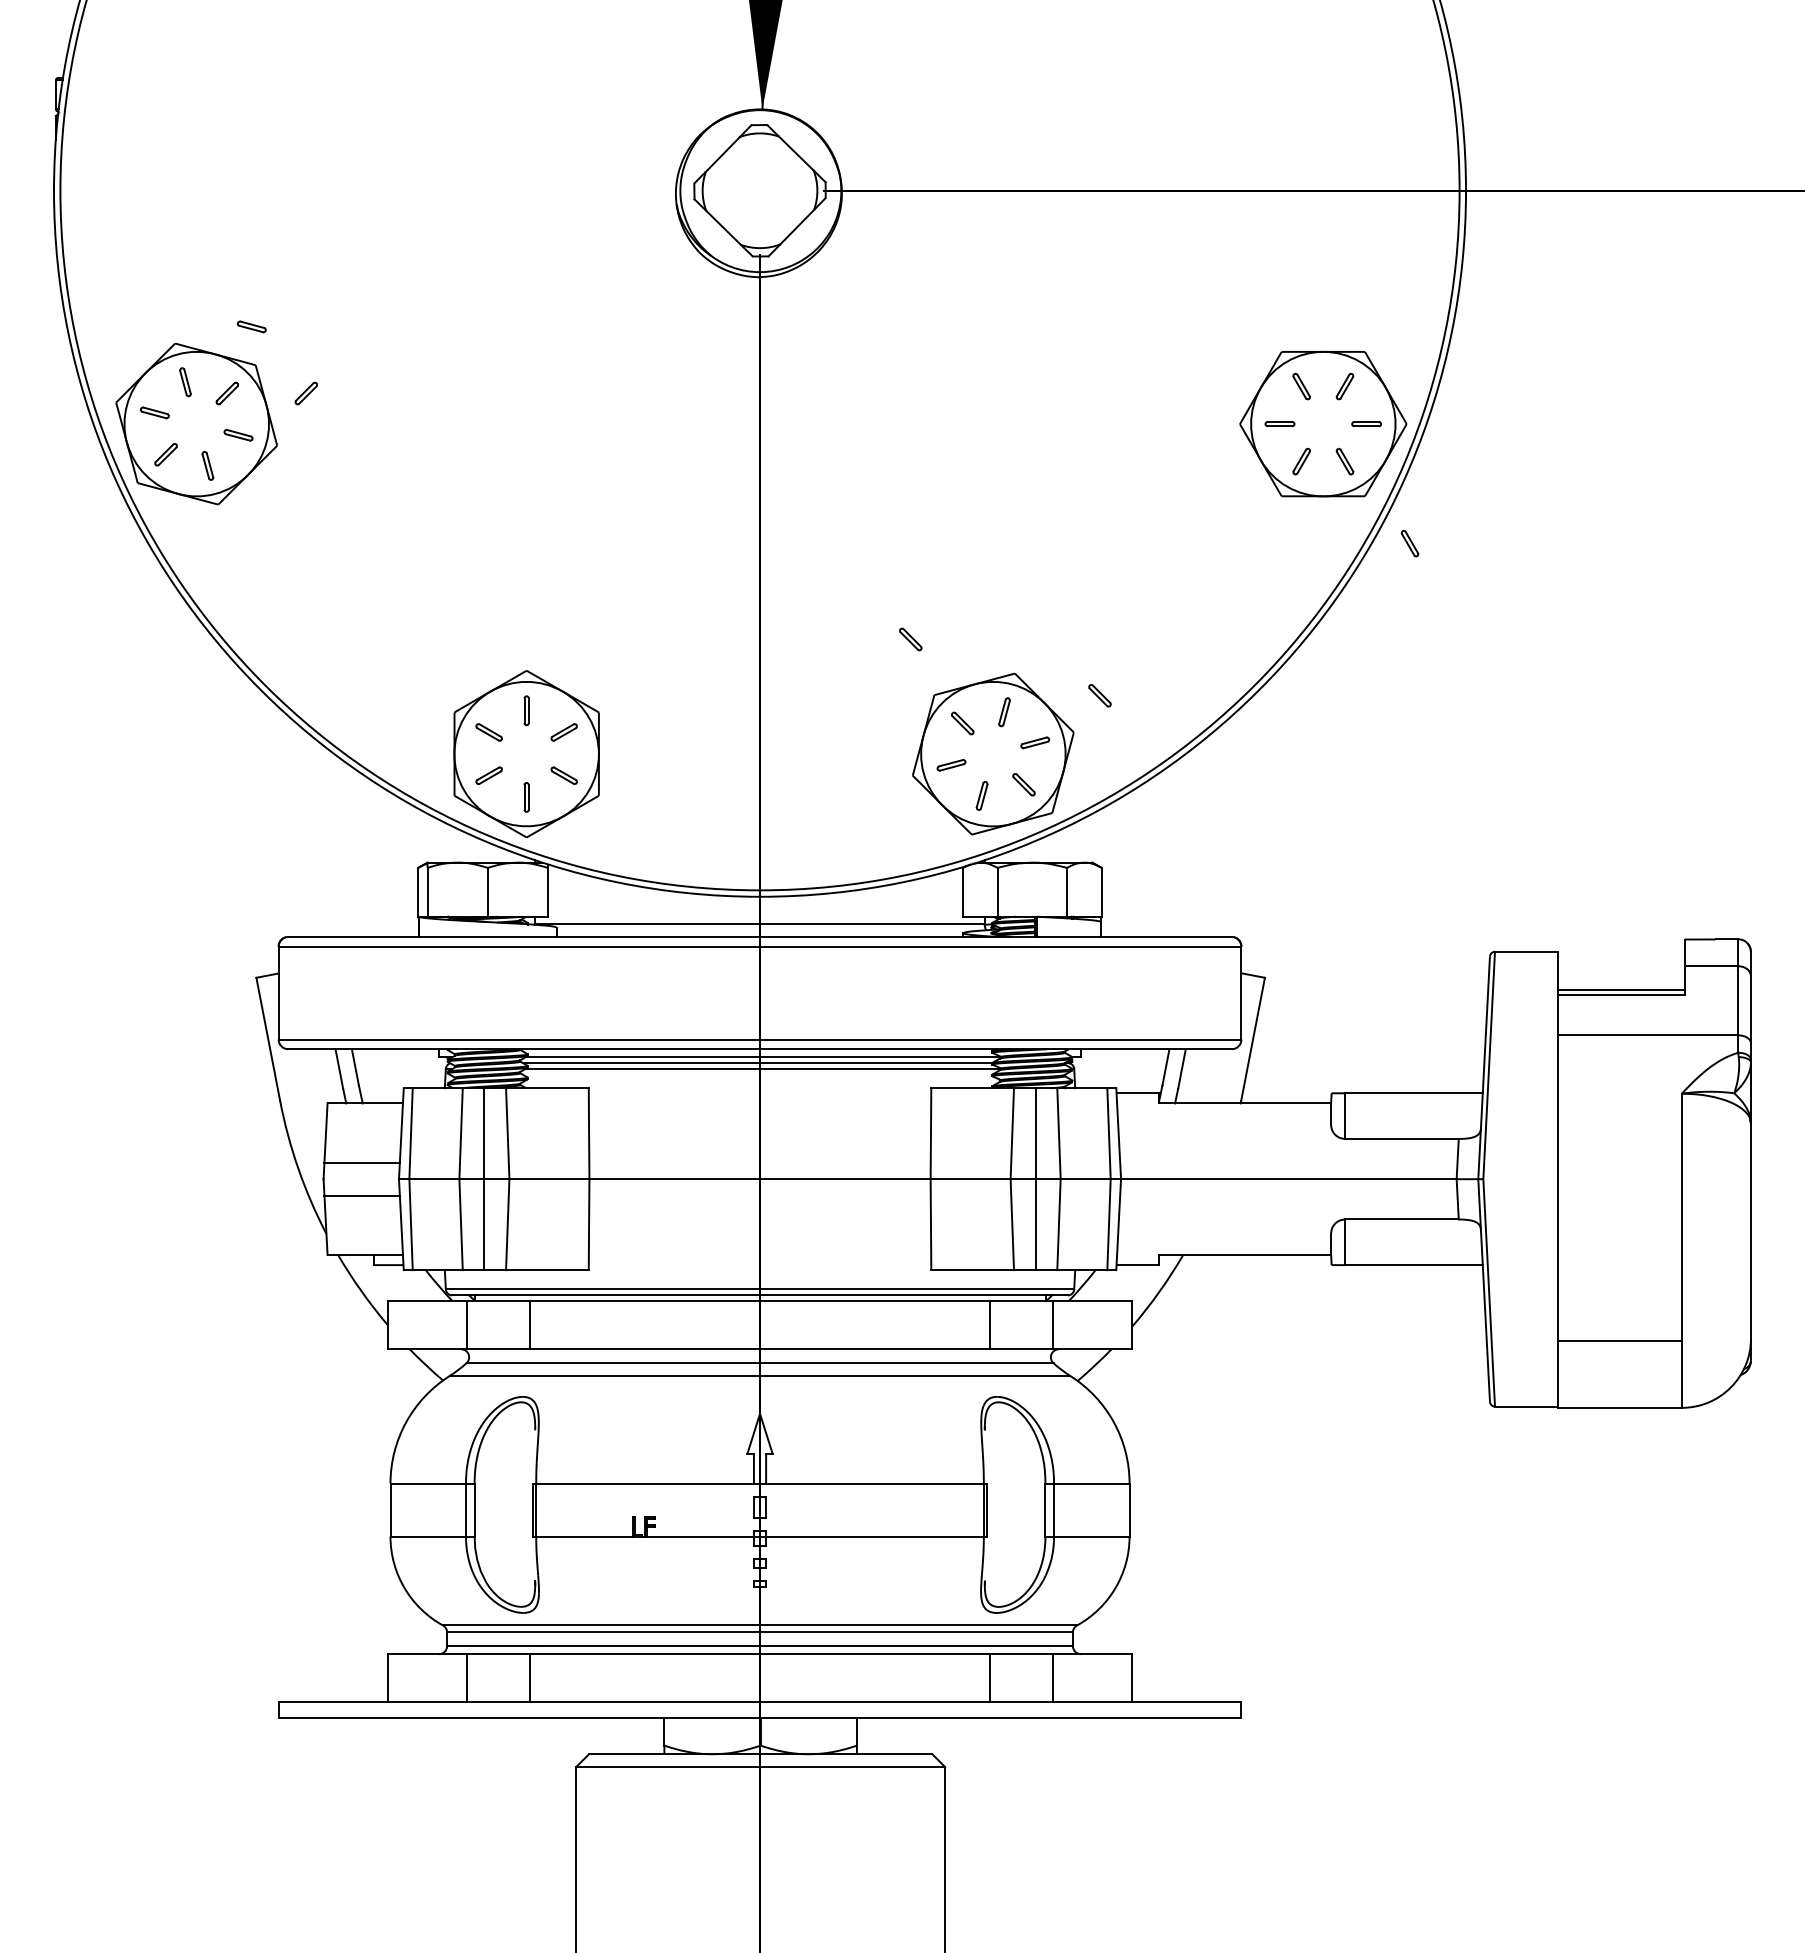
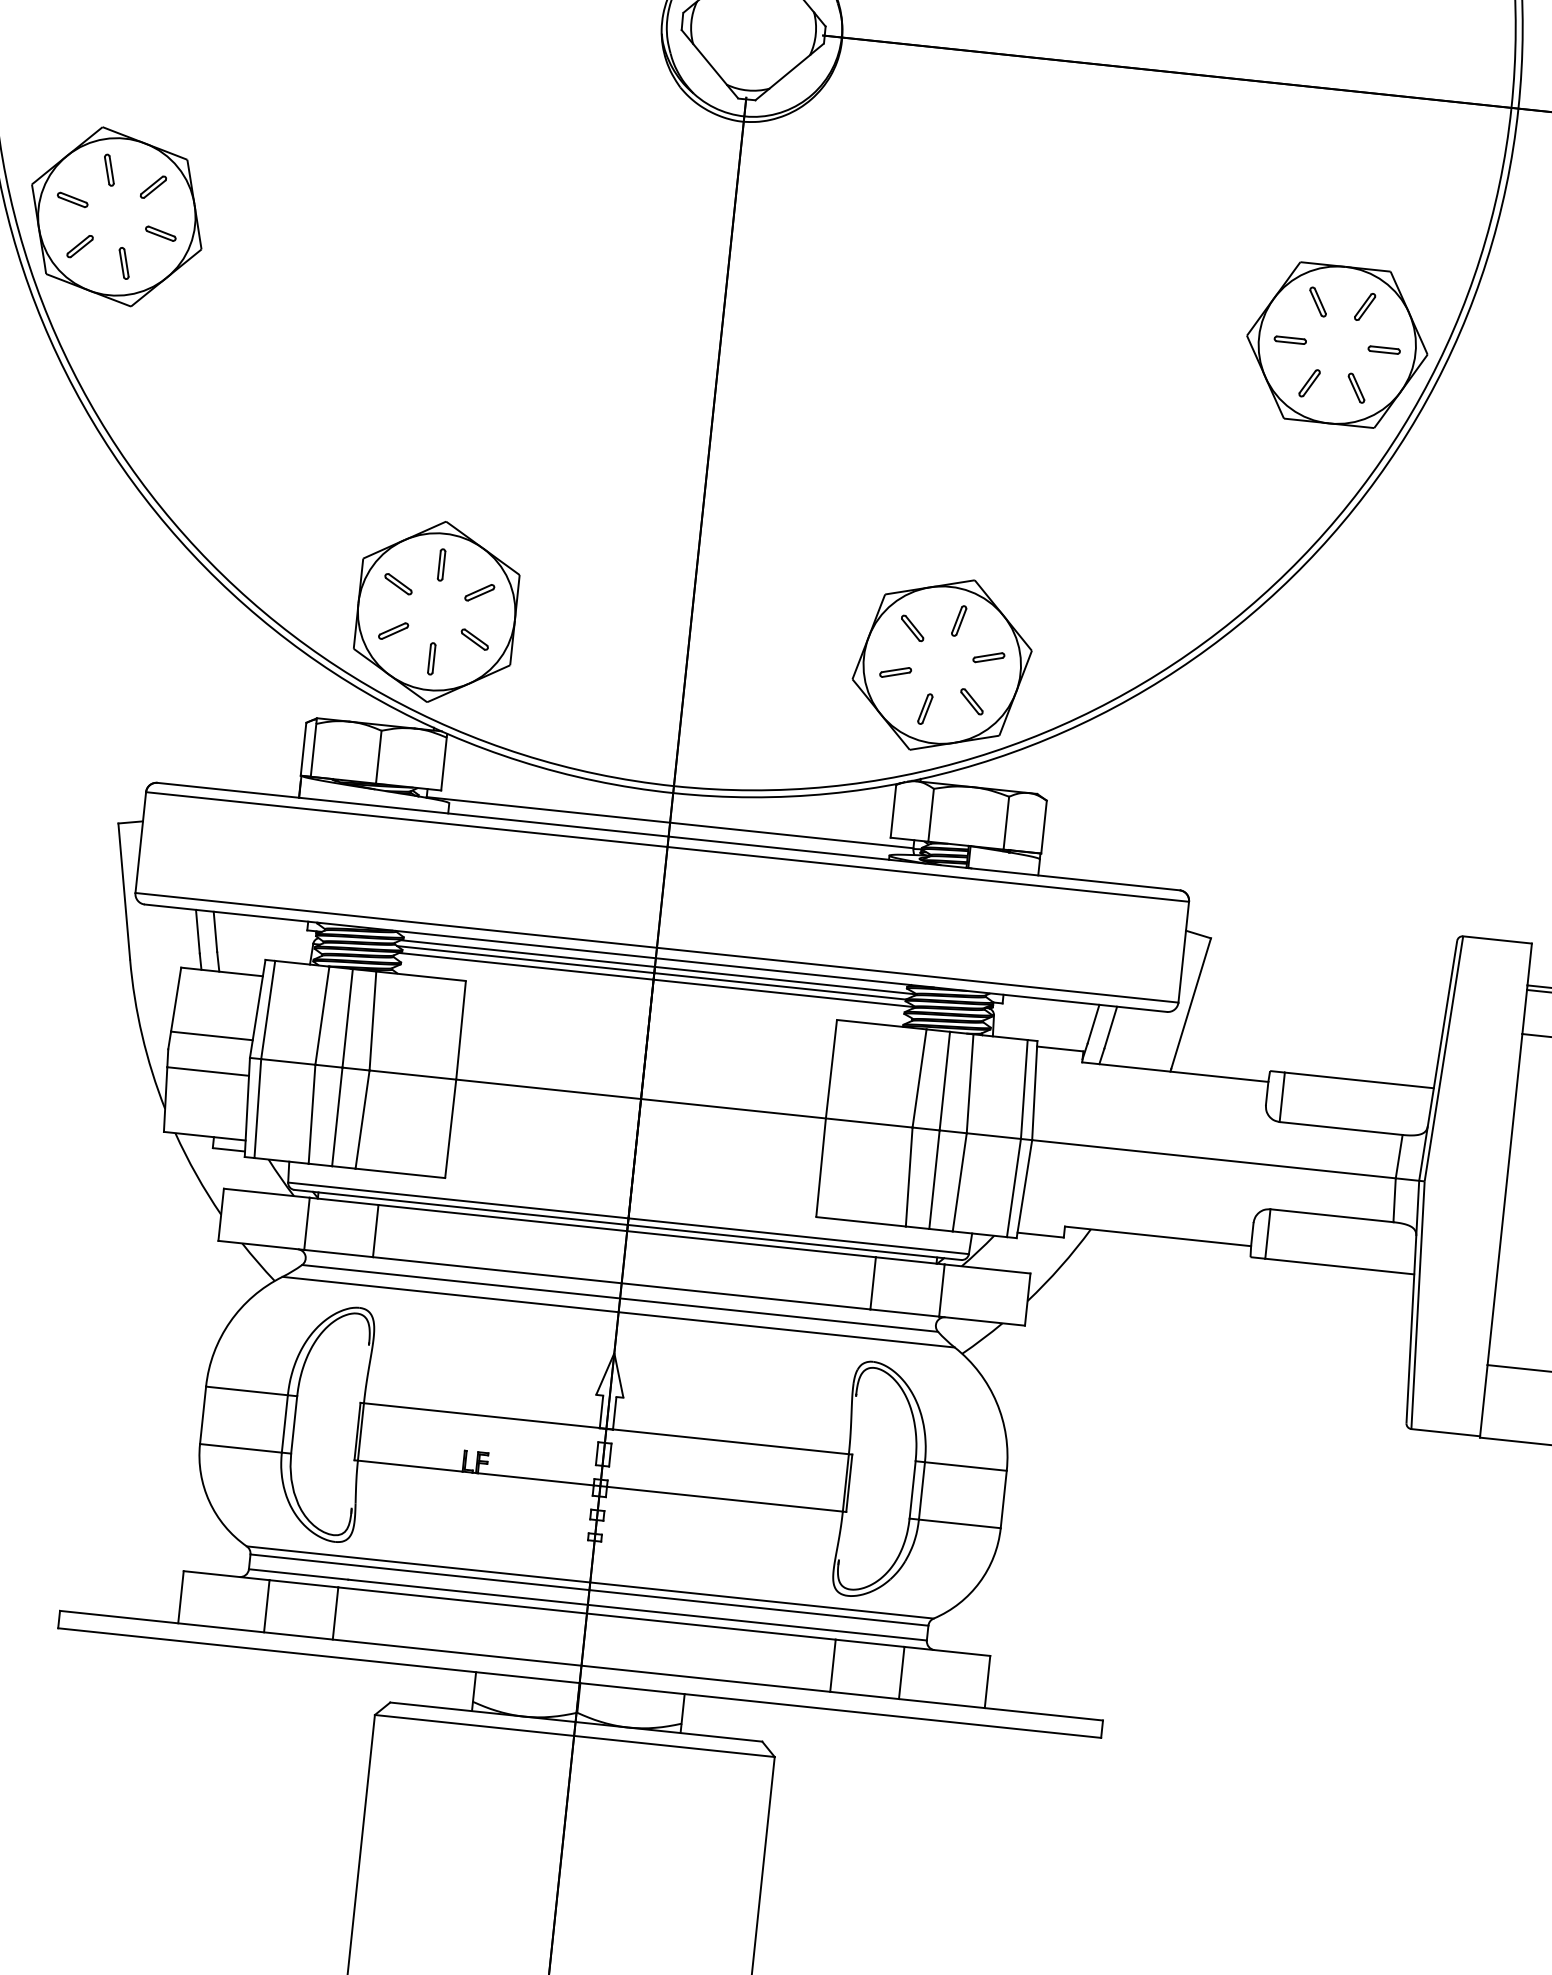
part: (251, 326) -> (187, 117), removed
part: (305, 393) -> (238, 196), removed
part: (1409, 543) -> (1417, 484), removed
part: (910, 639) -> (865, 531), removed
part: (1099, 695) -> (1063, 613), removed

